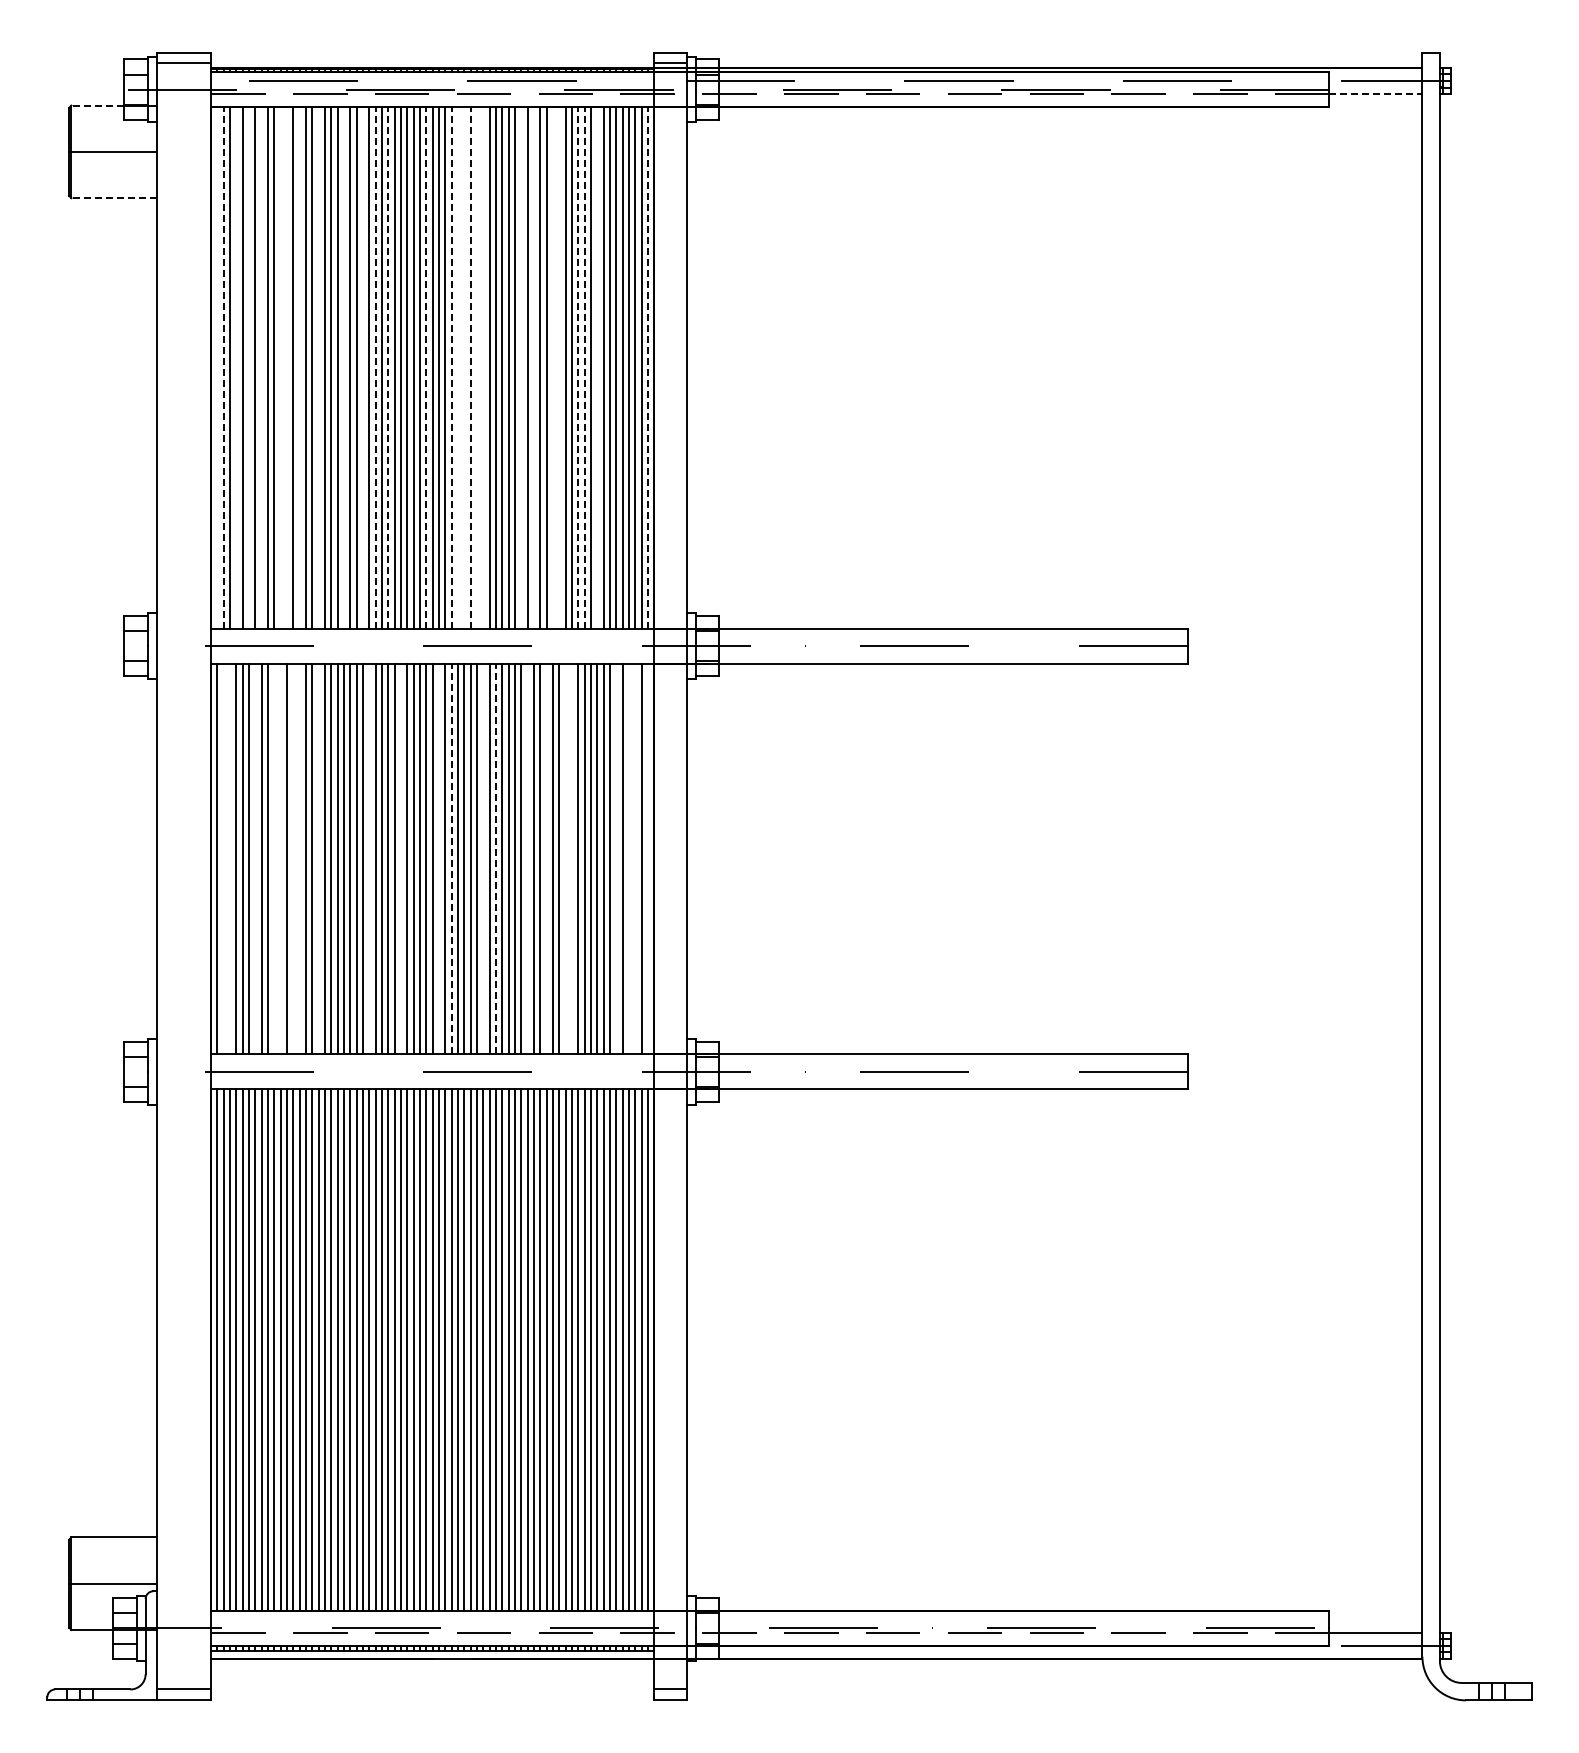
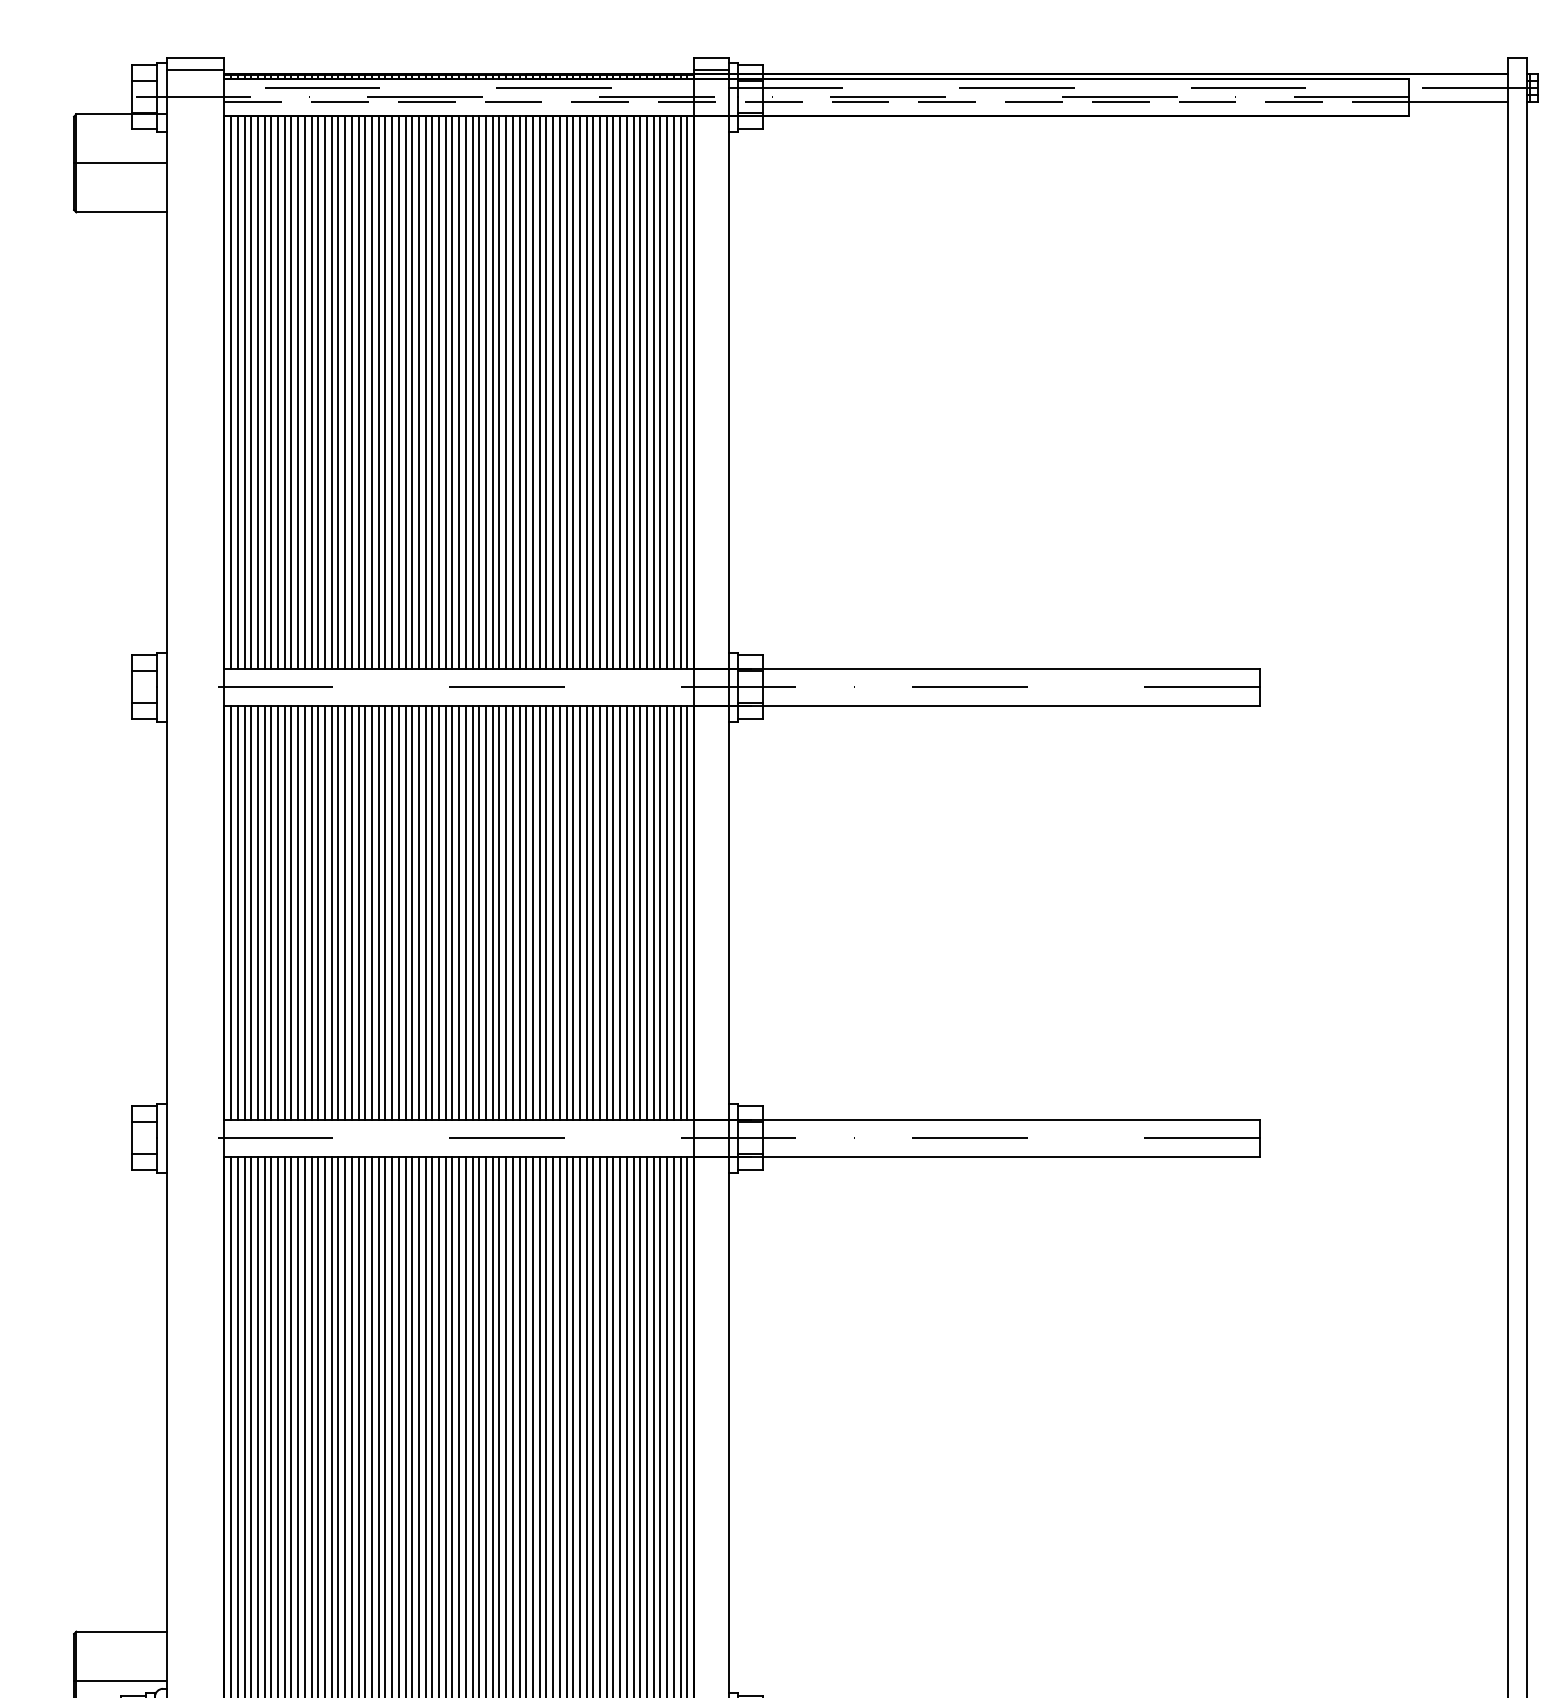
line: (1375, 94) -> (1458, 102), dashed -> solid
line: (97, 105) -> (103, 114), dashed -> solid
line: (114, 198) -> (122, 212), dashed -> solid
line: (217, 367) -> (231, 391), added
line: (223, 367) -> (237, 391), dashed -> solid
line: (236, 367) -> (251, 391), added
line: (249, 367) -> (265, 391), added
line: (261, 367) -> (277, 391), added
line: (280, 367) -> (297, 391), added
line: (287, 367) -> (305, 391), added
line: (299, 367) -> (318, 391), added
line: (318, 367) -> (338, 391), added
line: (344, 367) -> (365, 391), added
line: (363, 367) -> (385, 391), added
line: (375, 367) -> (398, 391), dashed -> solid
line: (388, 367) -> (412, 391), dashed -> solid
line: (426, 367) -> (452, 391), dashed -> solid
line: (451, 367) -> (479, 391), dashed -> solid
line: (457, 367) -> (485, 391), added
line: (464, 367) -> (492, 391), added
line: (470, 367) -> (499, 391), dashed -> solid
line: (476, 367) -> (505, 391), added
line: (483, 367) -> (513, 391), added
line: (521, 367) -> (553, 391), added
line: (533, 367) -> (566, 391), added
line: (552, 367) -> (586, 391), added
line: (559, 367) -> (593, 391), added
line: (578, 367) -> (613, 391), dashed -> solid
line: (584, 367) -> (620, 391), dashed -> solid
line: (597, 367) -> (633, 391), added
line: (647, 367) -> (686, 391), dashed -> solid
line: (223, 858) -> (237, 912), added
line: (230, 858) -> (244, 912), added
line: (255, 858) -> (271, 912), added
line: (274, 858) -> (291, 912), added
line: (280, 858) -> (297, 912), added
line: (293, 858) -> (311, 912), added
line: (299, 858) -> (318, 912), added
line: (318, 858) -> (338, 912), added
line: (369, 858) -> (392, 912), added
line: (401, 858) -> (426, 912), added
line: (438, 858) -> (465, 912), added
line: (451, 858) -> (479, 912), dashed -> solid
line: (483, 858) -> (513, 912), added
line: (495, 858) -> (525, 912), dashed -> solid
line: (527, 858) -> (559, 912), added
line: (546, 858) -> (579, 912), added
line: (565, 858) -> (599, 912), added
line: (571, 858) -> (606, 912), added
line: (616, 858) -> (654, 912), added
line: (628, 858) -> (666, 912), added
line: (635, 858) -> (674, 912), added
line: (647, 858) -> (686, 912), added

